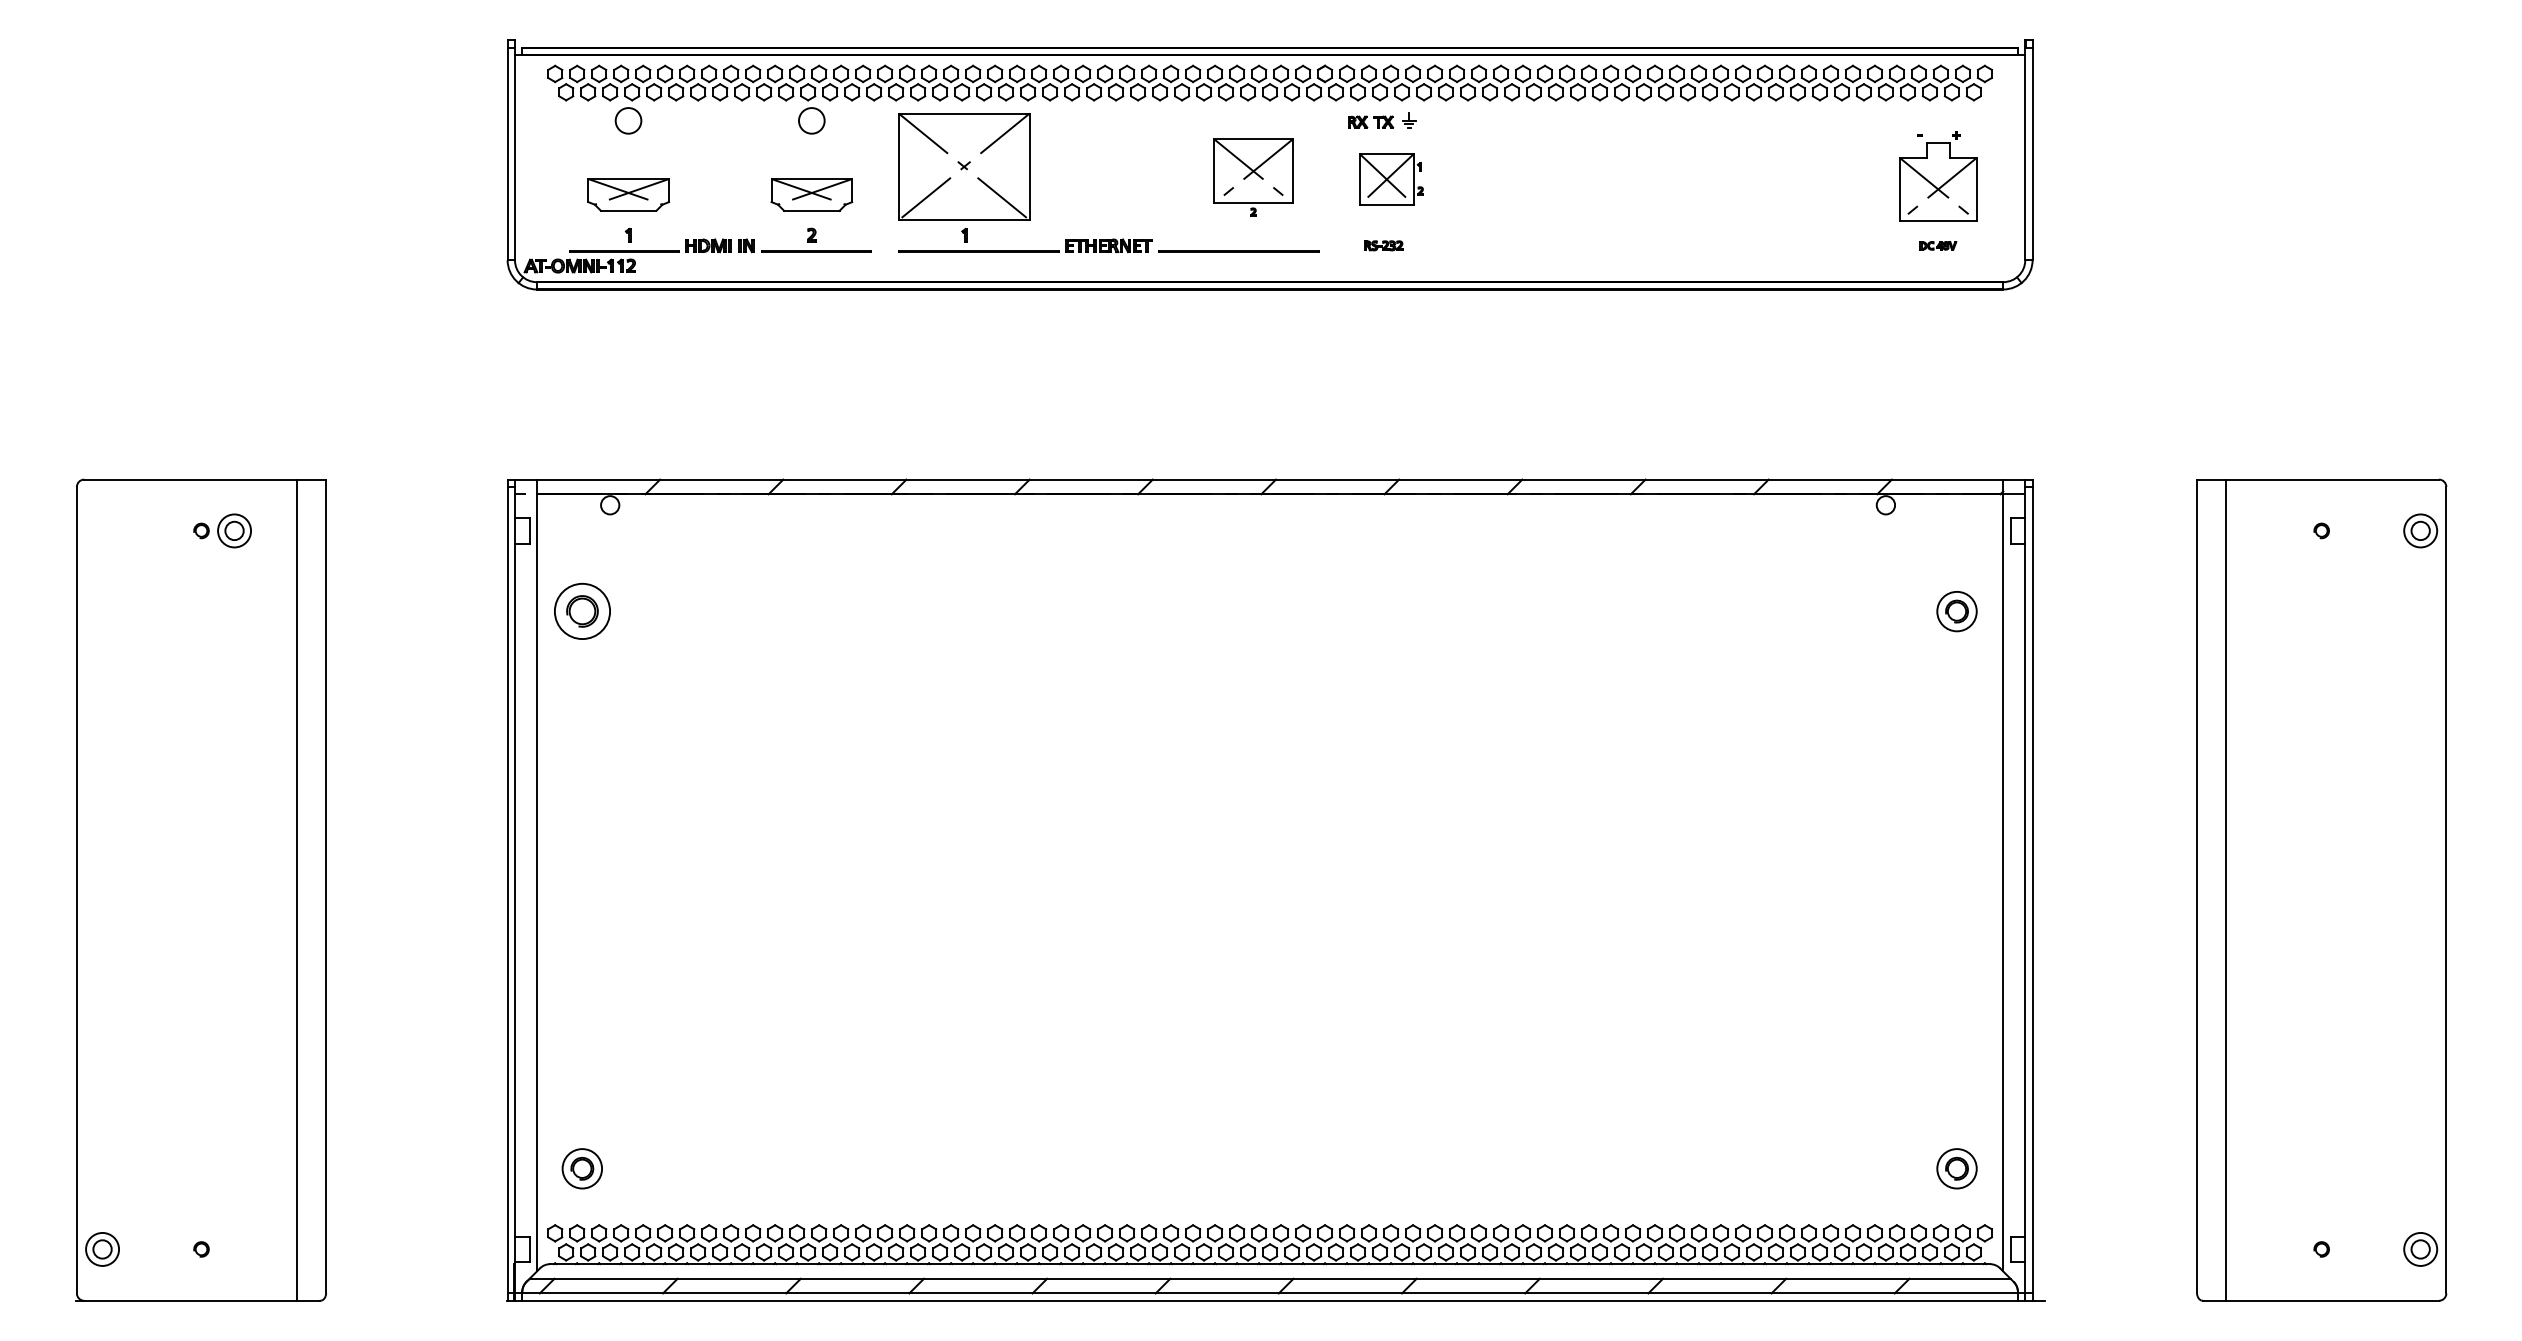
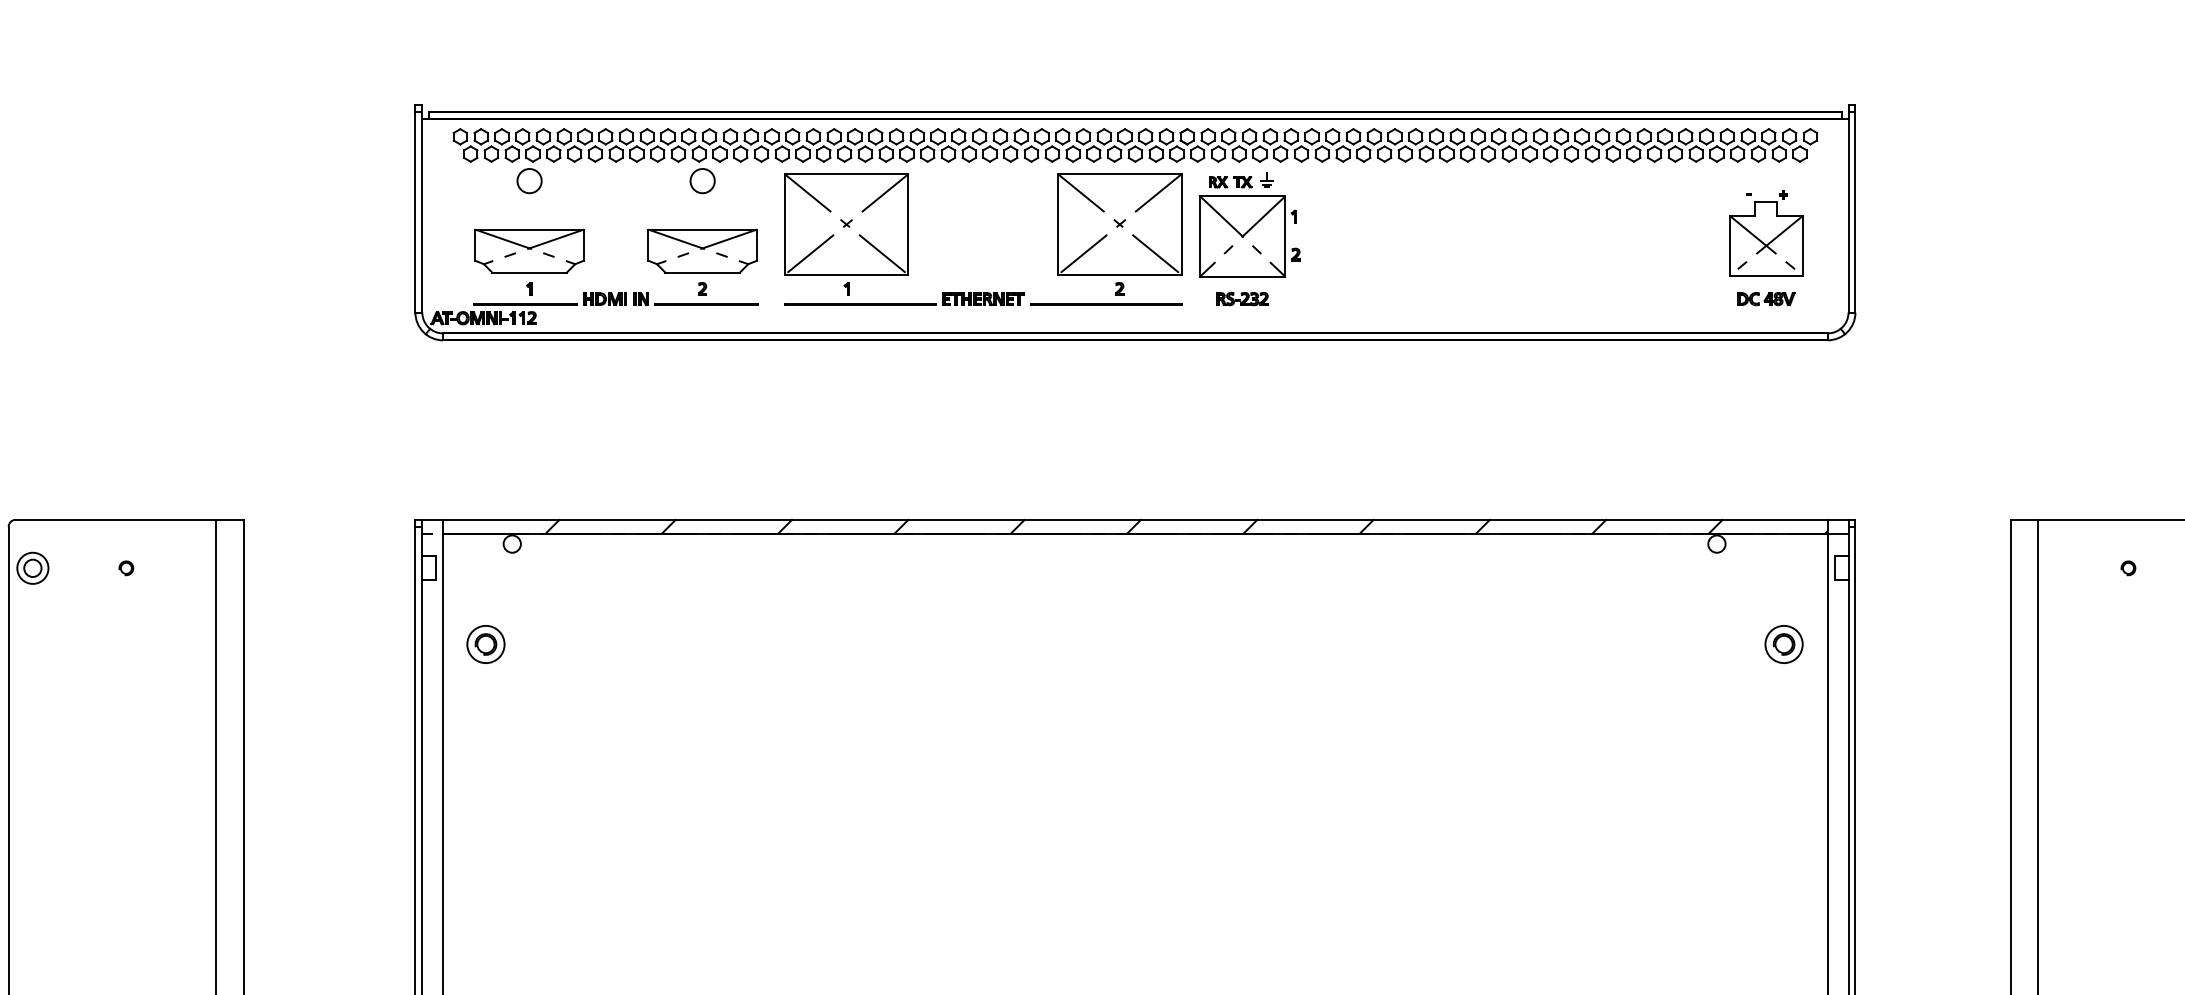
part: (1253, 177) -> (1119, 234), size x1.67
part: (1391, 179) -> (1250, 236), size x1.67
part: (628, 194) -> (529, 250), size x1.43
part: (811, 194) -> (702, 250), size x1.43
part: (1383, 245) -> (1242, 298), size x1.43
part: (1938, 245) -> (1766, 298), size x1.67
part: (234, 530) -> (32, 567), moved
part: (581, 611) -> (485, 644), size x0.71

